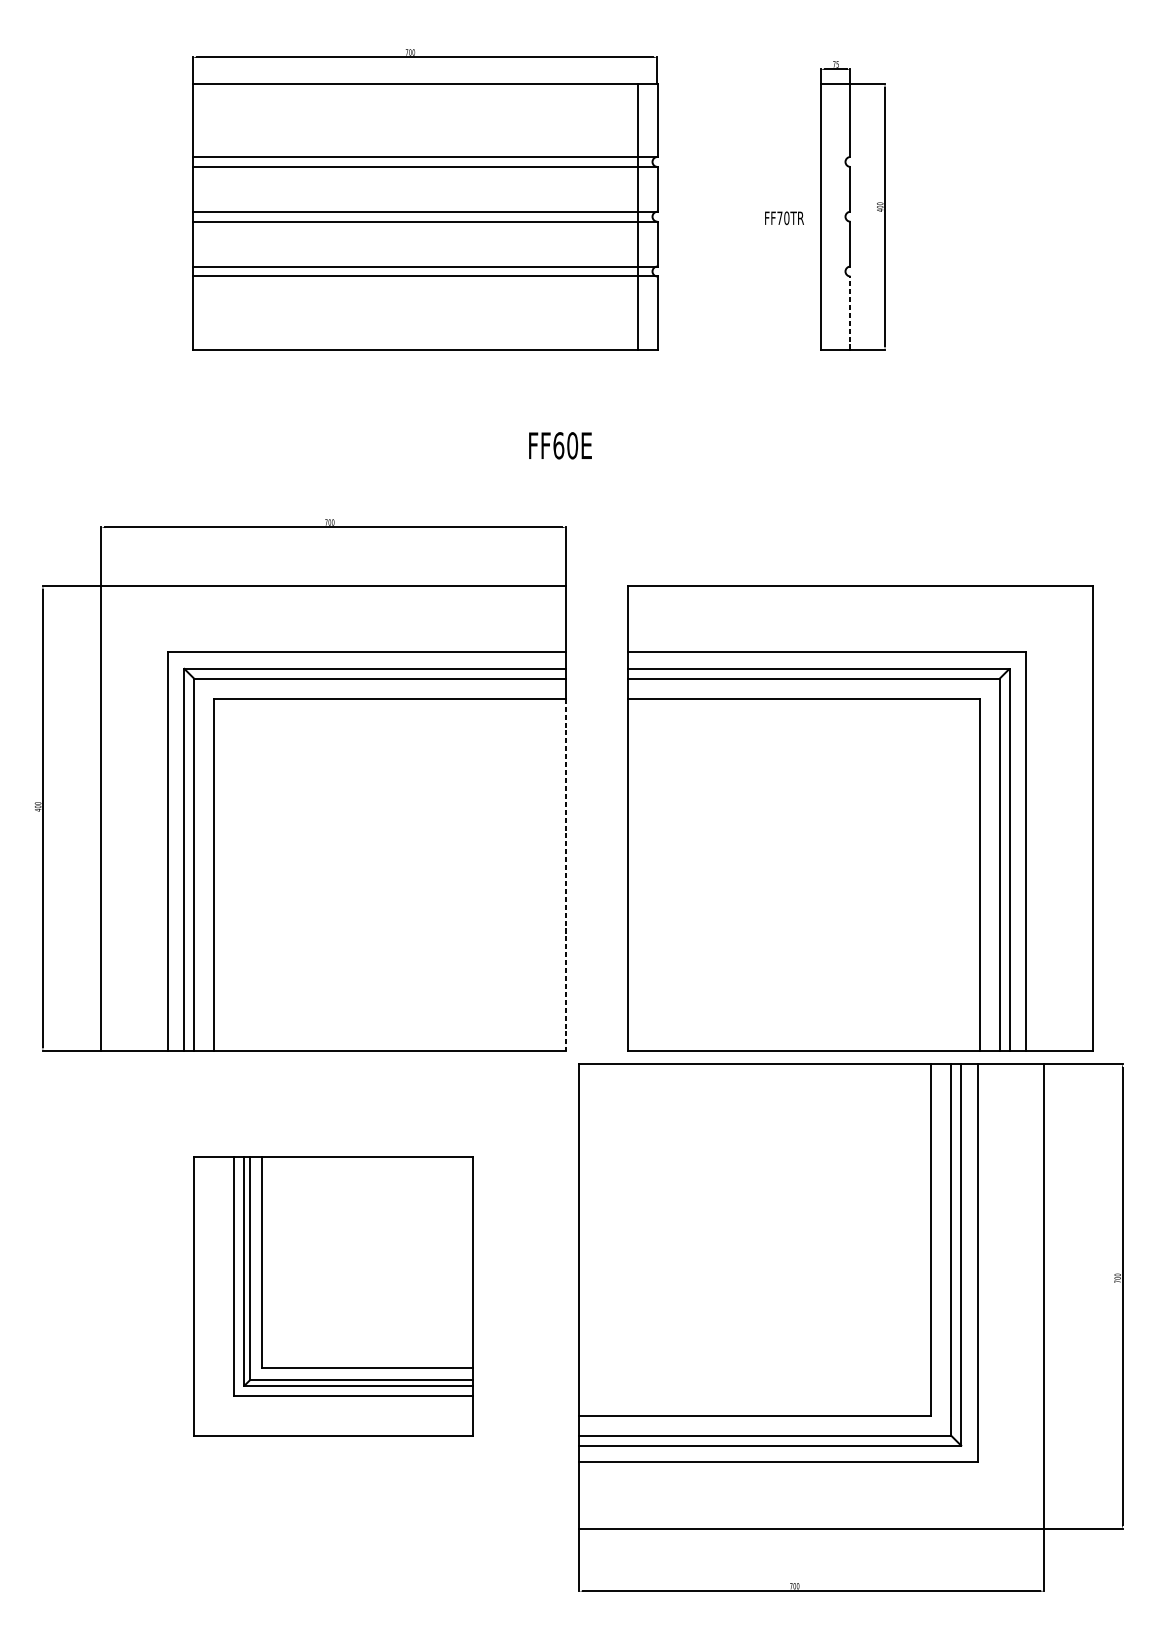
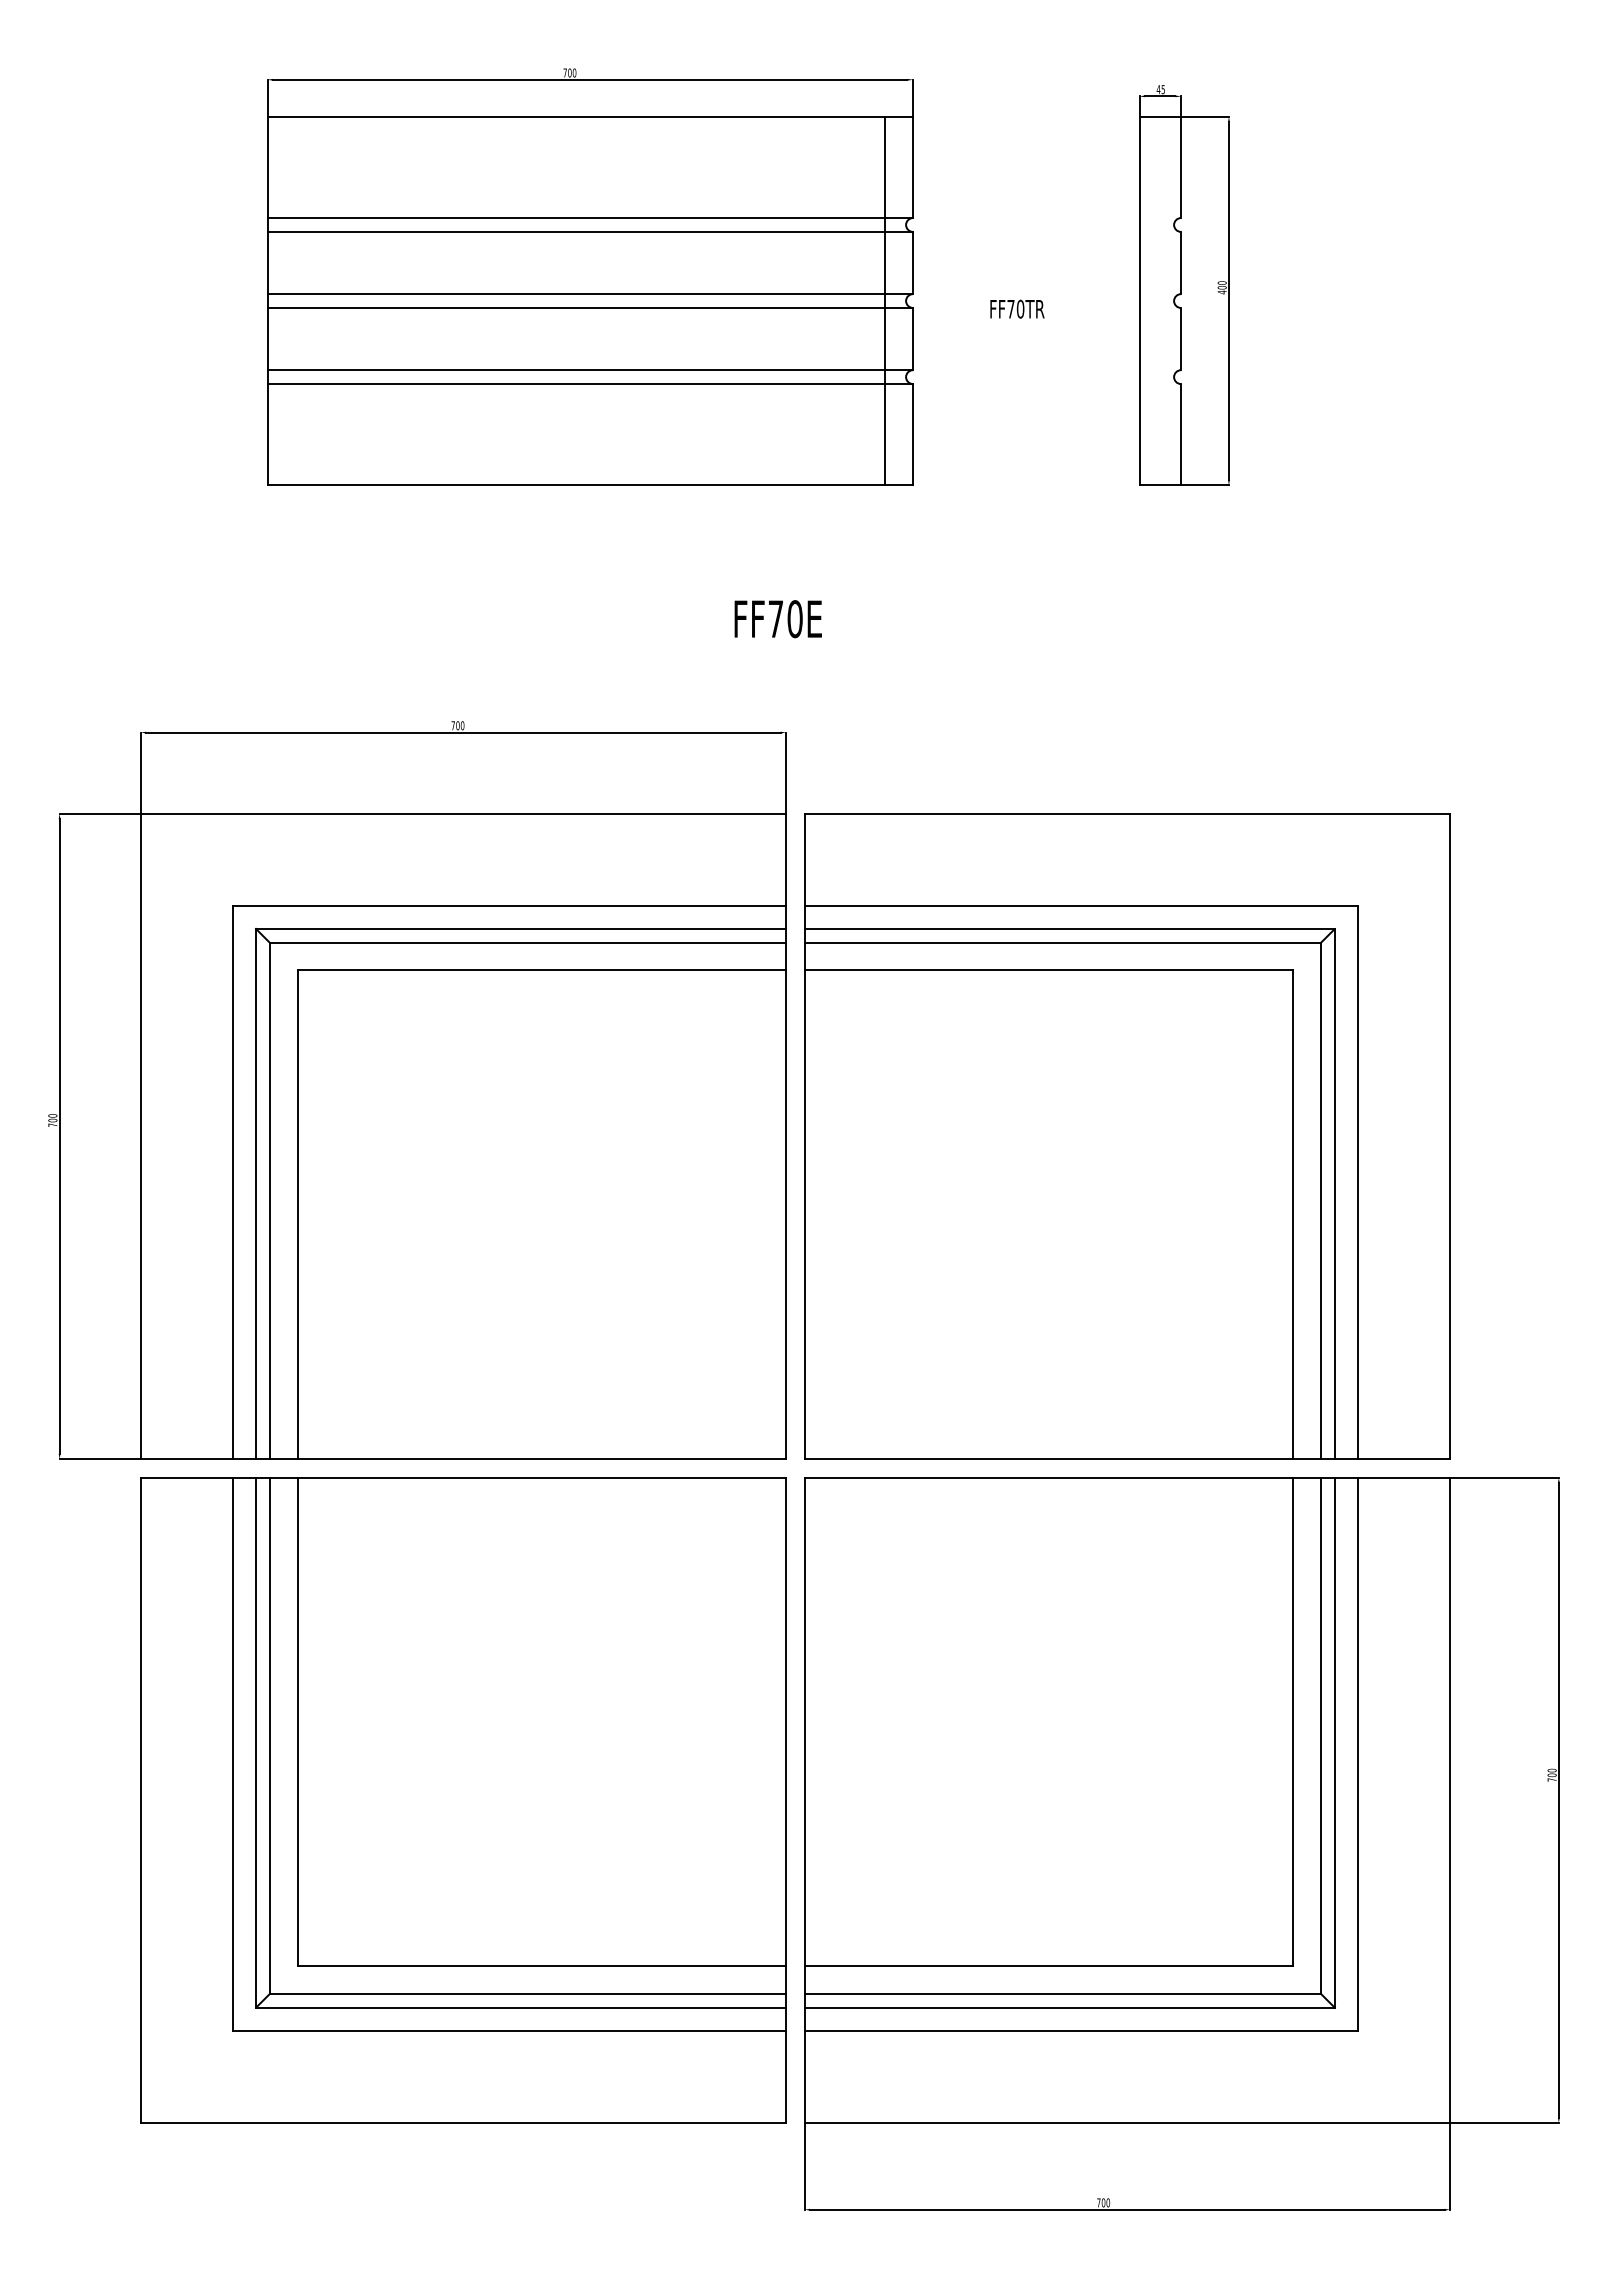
text: (834, 64) -> (1158, 89), 75 -> 45
text: (784, 217) -> (1017, 308), moved
line: (850, 312) -> (1181, 434), dashed -> solid
text: (558, 446) -> (775, 619), FF60E -> FF70E
text: (37, 810) -> (52, 1125), 400 -> 700
part: (860, 818) -> (1127, 1136), moved
line: (566, 875) -> (786, 1215), dashed -> solid
part: (333, 1296) -> (463, 1800), size x1.67

